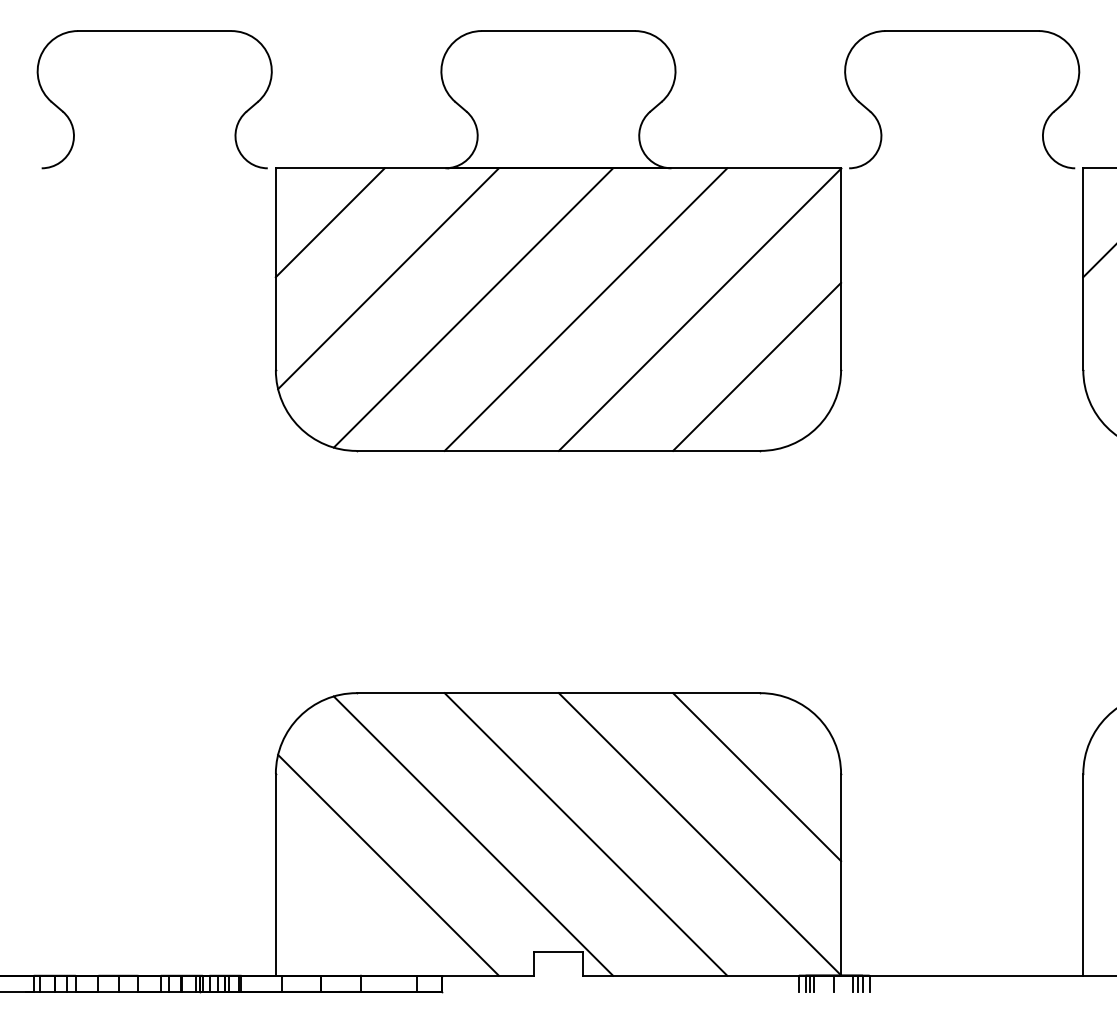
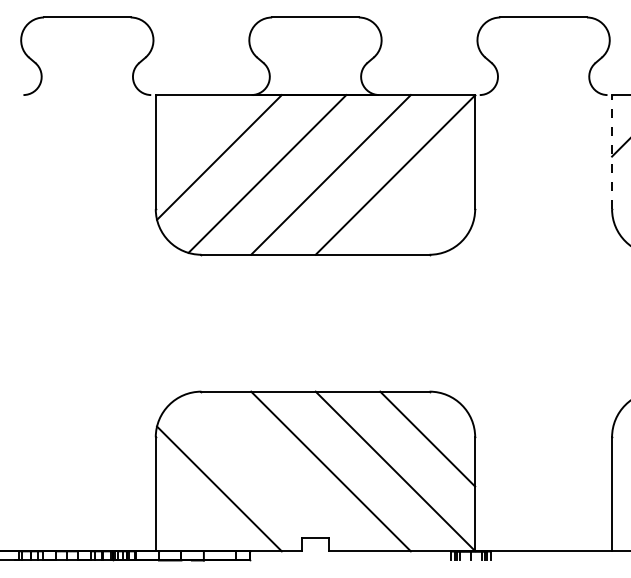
line: (330, 222) -> (186, 125), removed
line: (1084, 268) -> (612, 151), solid -> dashed
line: (756, 365) -> (427, 206), removed
line: (473, 836) -> (267, 472), removed

